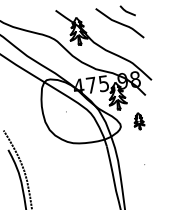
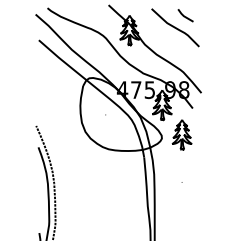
part: (138, 120) -> (181, 134), size x1.67

